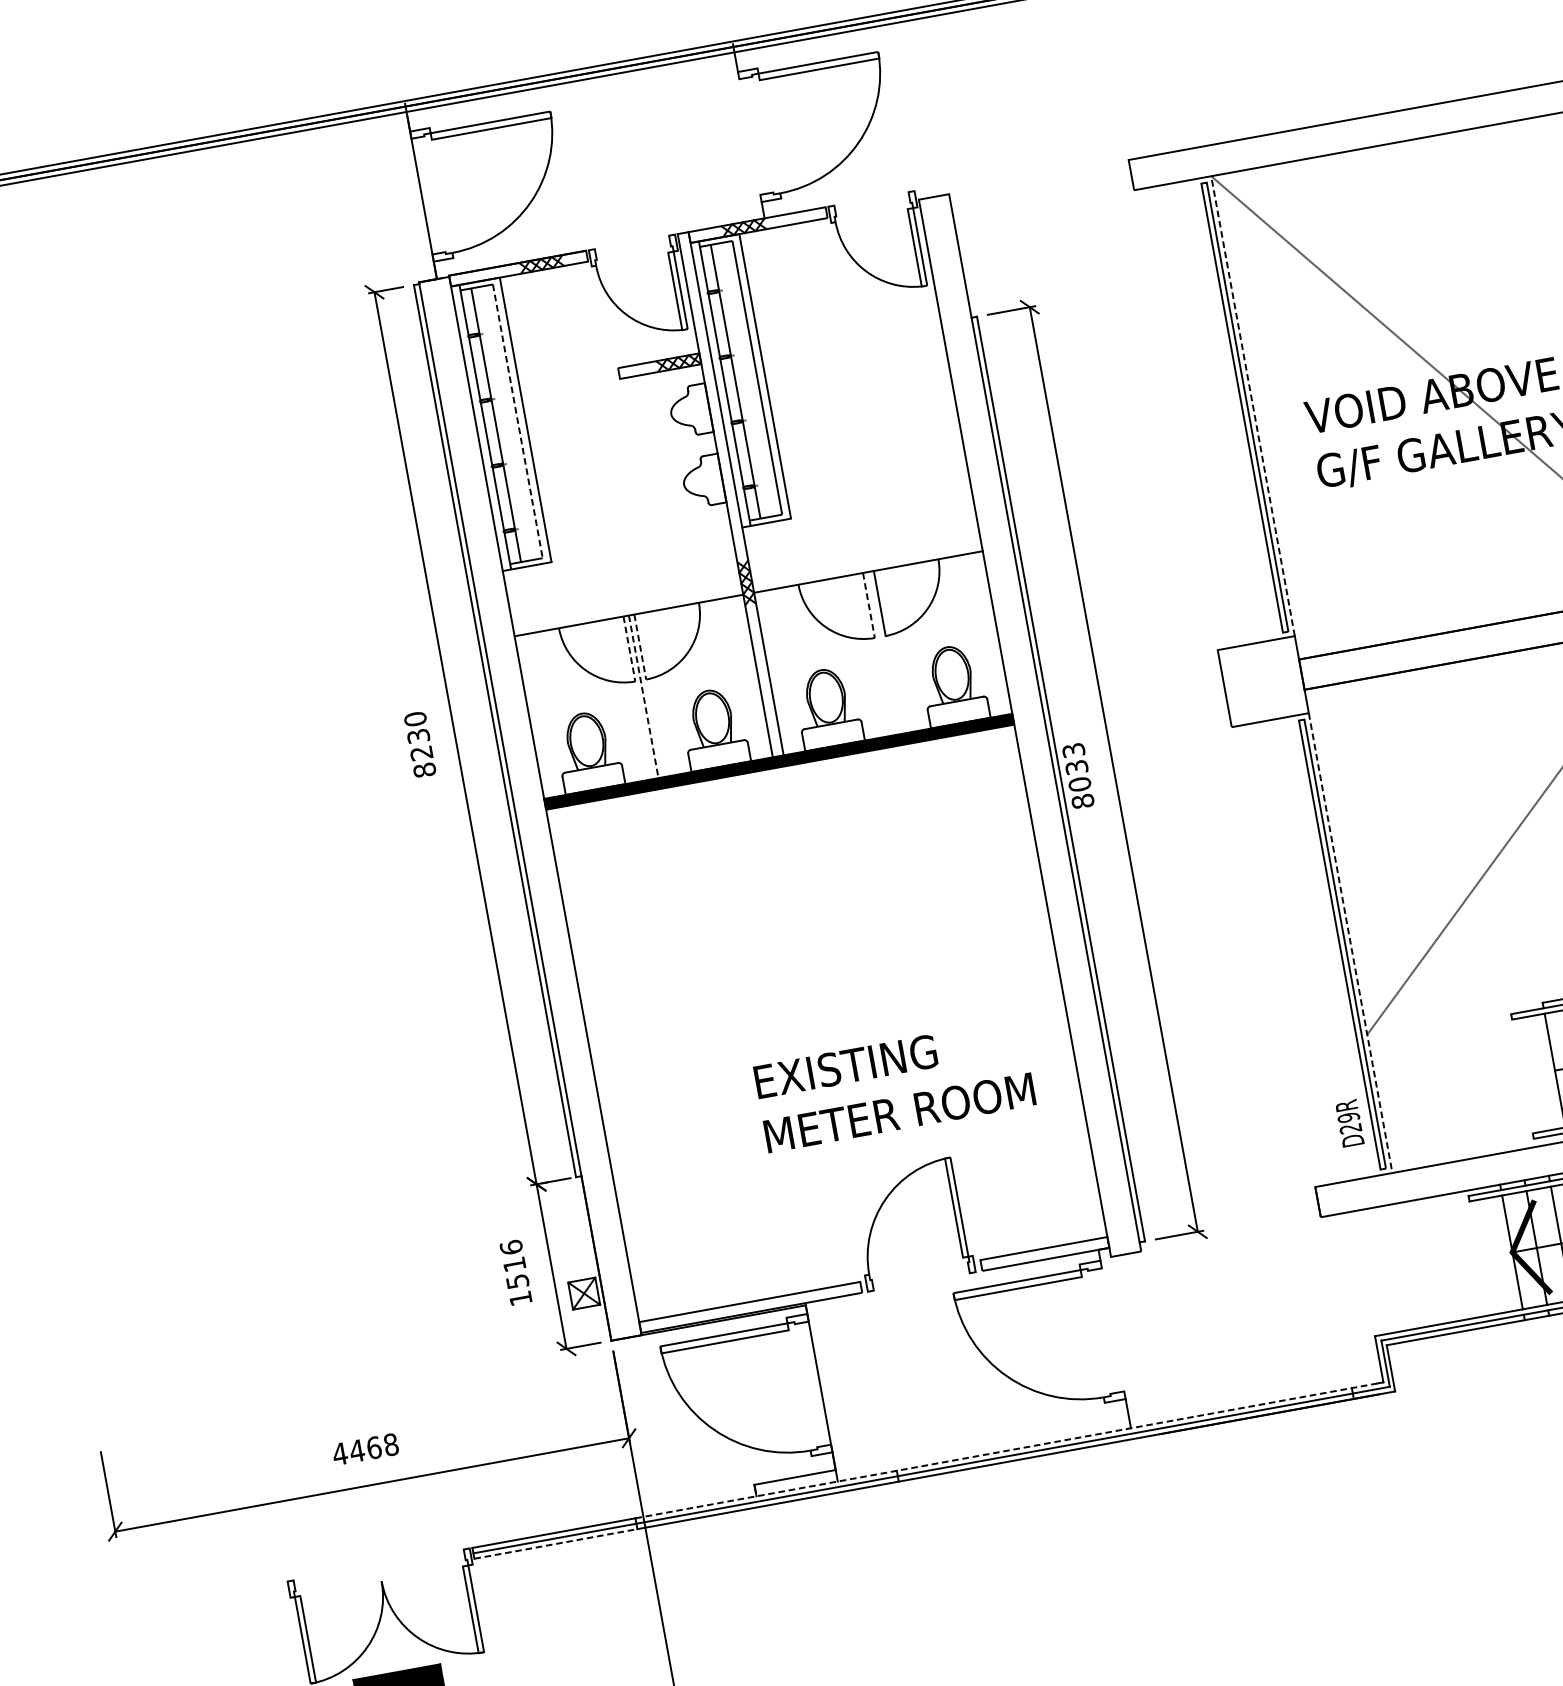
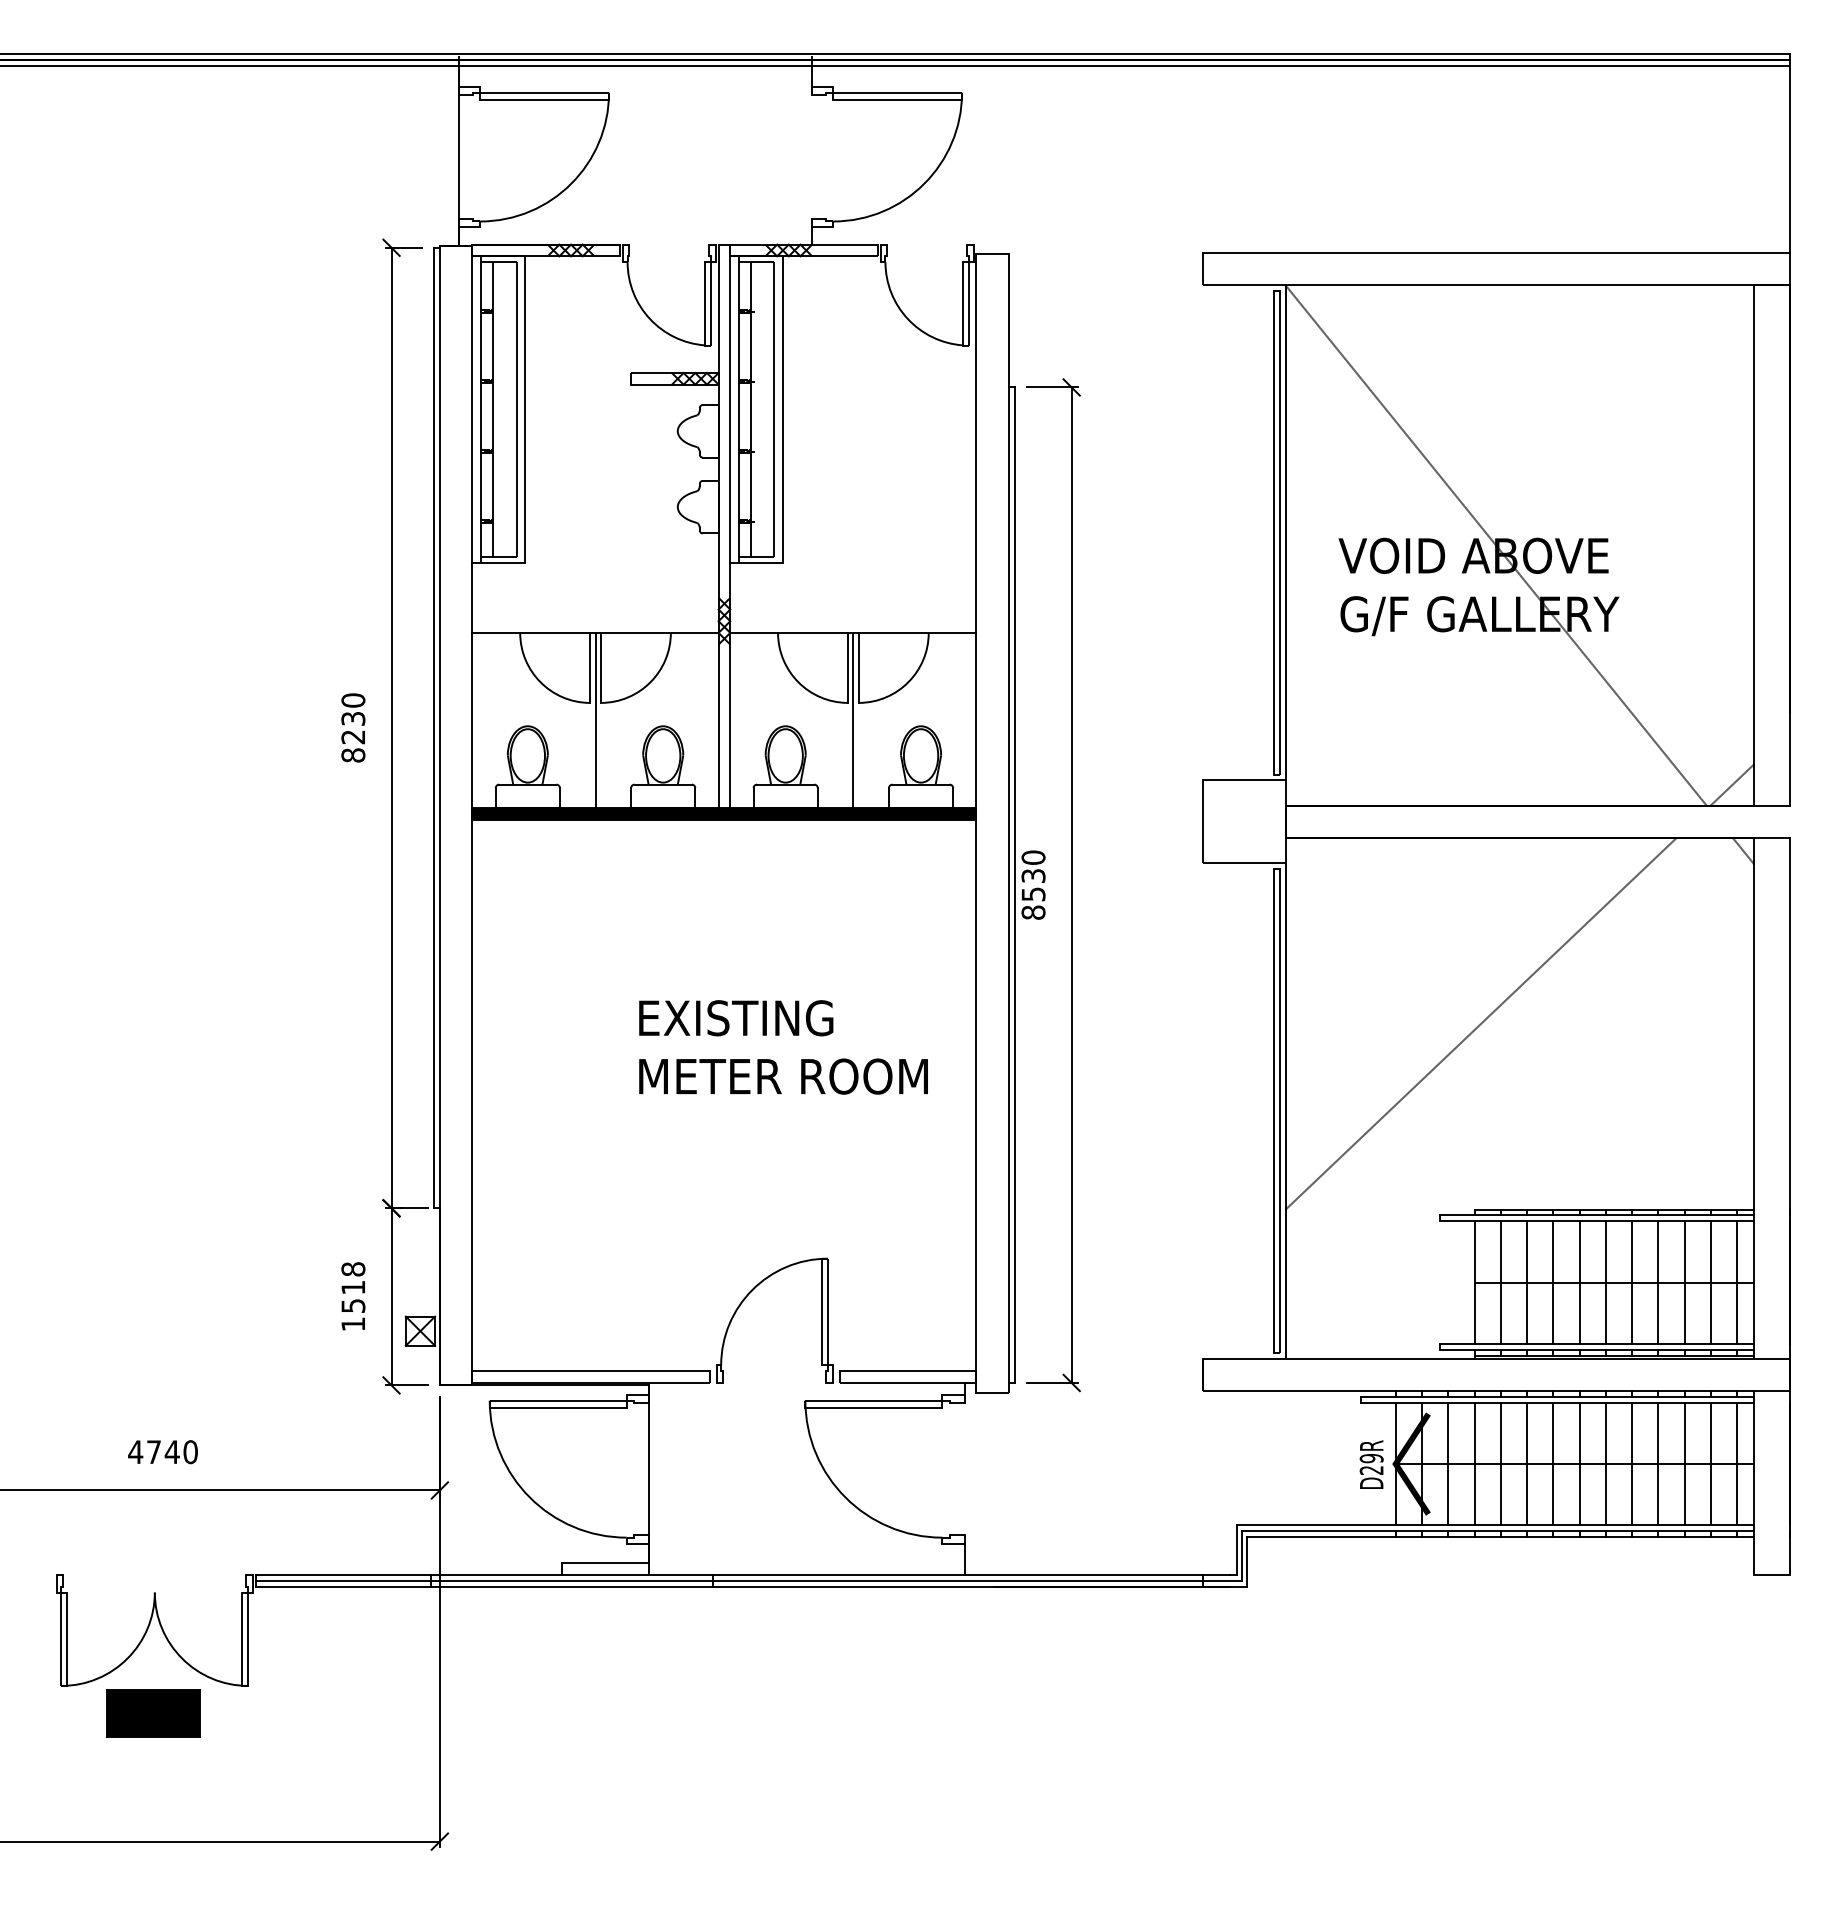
line: (1252, 405) -> (1285, 532), dashed -> solid
line: (517, 421) -> (516, 409), dashed -> solid
line: (868, 606) -> (847, 668), dashed -> solid
line: (640, 647) -> (601, 668), dashed -> solid
line: (629, 649) -> (589, 668), dashed -> solid
line: (883, 652) -> (853, 719), added
line: (643, 696) -> (595, 720), dashed -> solid
text: (1076, 766) -> (1033, 875), 8033 -> 8530
line: (1350, 943) -> (1285, 1111), dashed -> solid
text: (894, 1085) -> (783, 1047), moved
text: (1349, 1123) -> (1371, 1464), moved
text: (511, 1247) -> (353, 1269), 1516 -> 1518
text: (373, 1448) -> (171, 1452), 4468 -> 4740
line: (1007, 1451) -> (831, 1575), dashed -> solid
line: (555, 1543) -> (343, 1586), dashed -> solid

